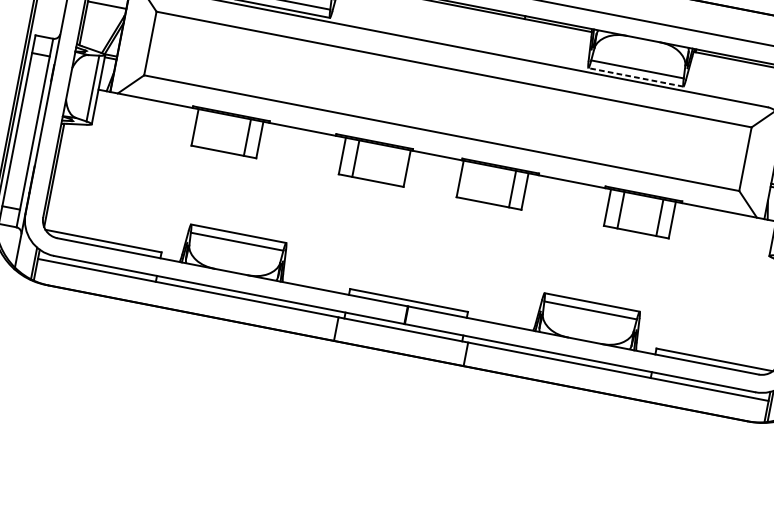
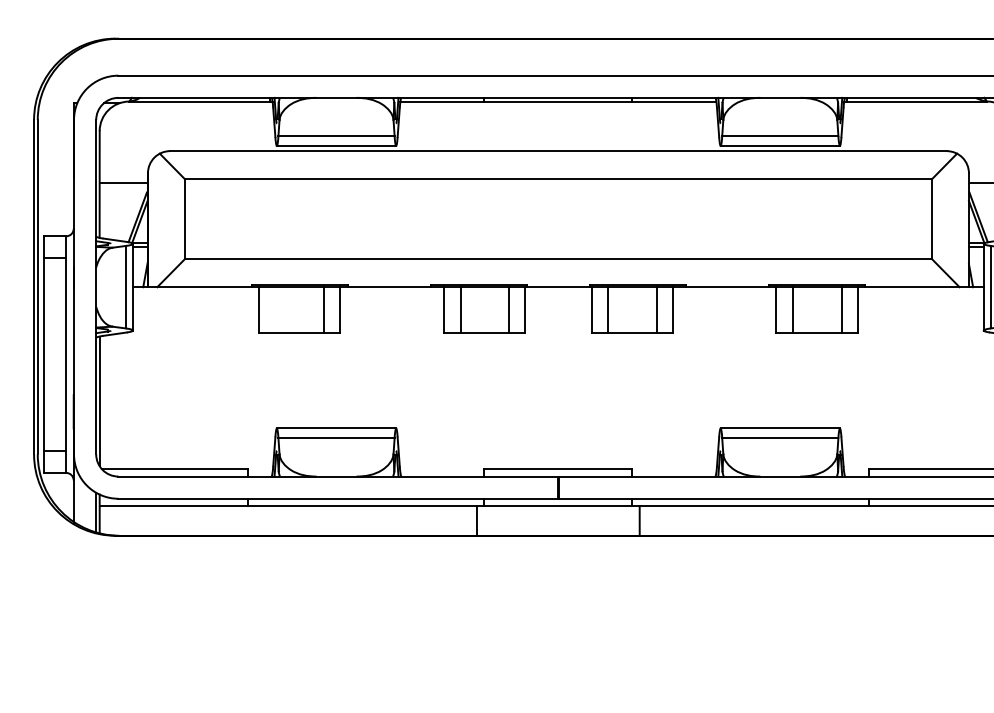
line: (636, 77) -> (780, 145), dashed -> solid
line: (394, 166) -> (509, 310), added
line: (473, 181) -> (608, 310), added

